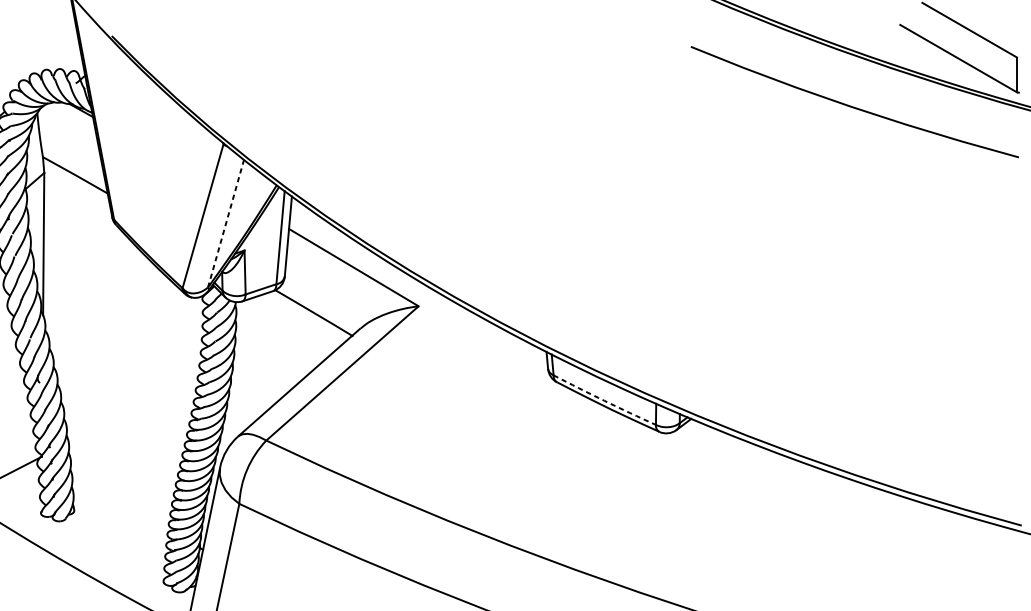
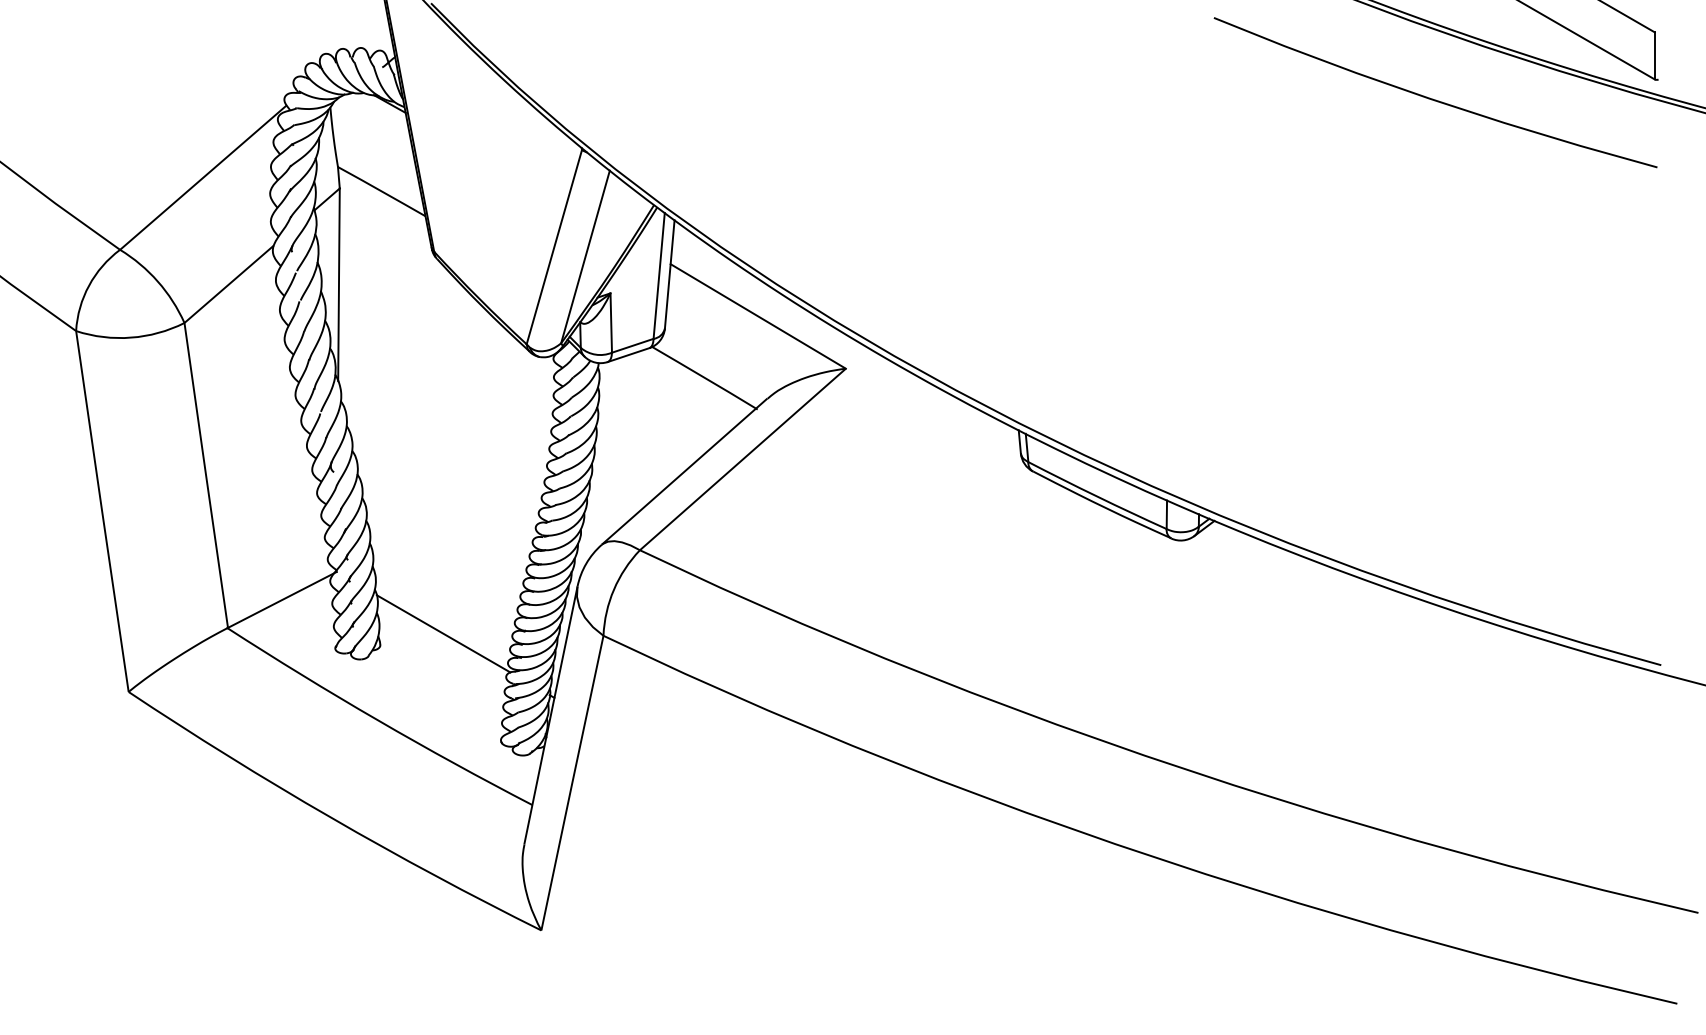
line: (226, 224) -> (585, 257), dashed -> solid
arc: (604, 400) -> (1097, 496), dashed -> solid
line: (121, 502) -> (443, 633), added

